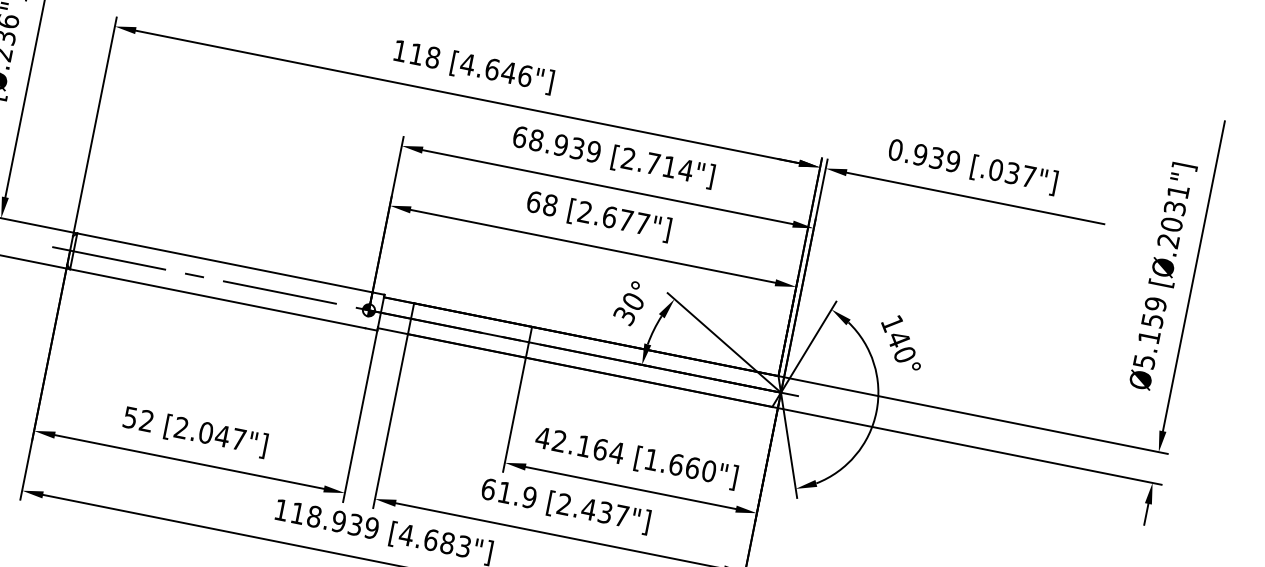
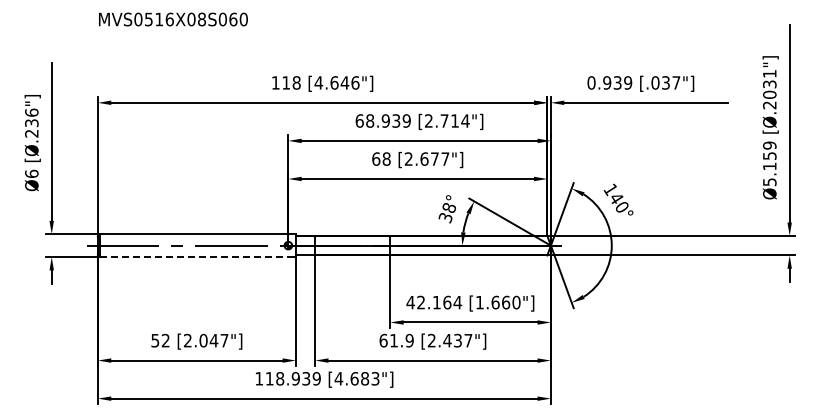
line: (217, 299) -> (194, 257), solid -> dashed
text: (632, 300) -> (448, 207), 30° -> 38°

